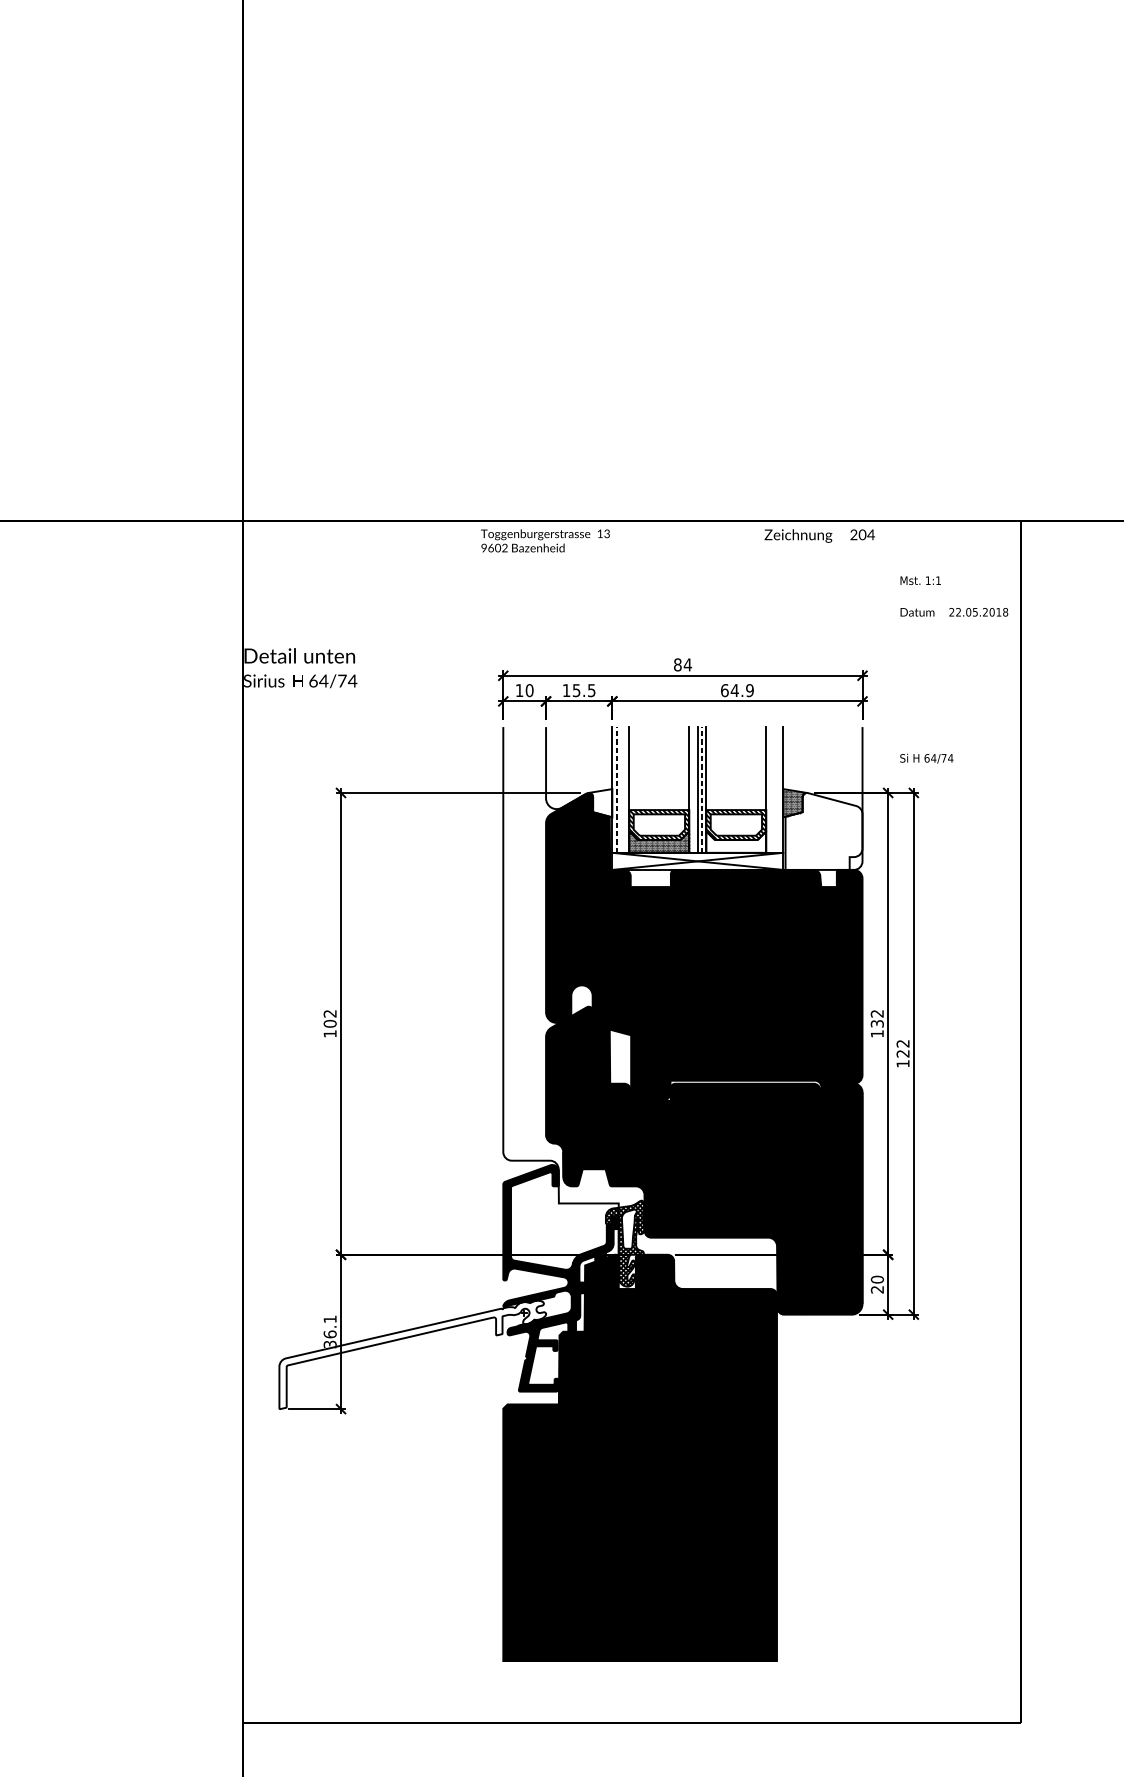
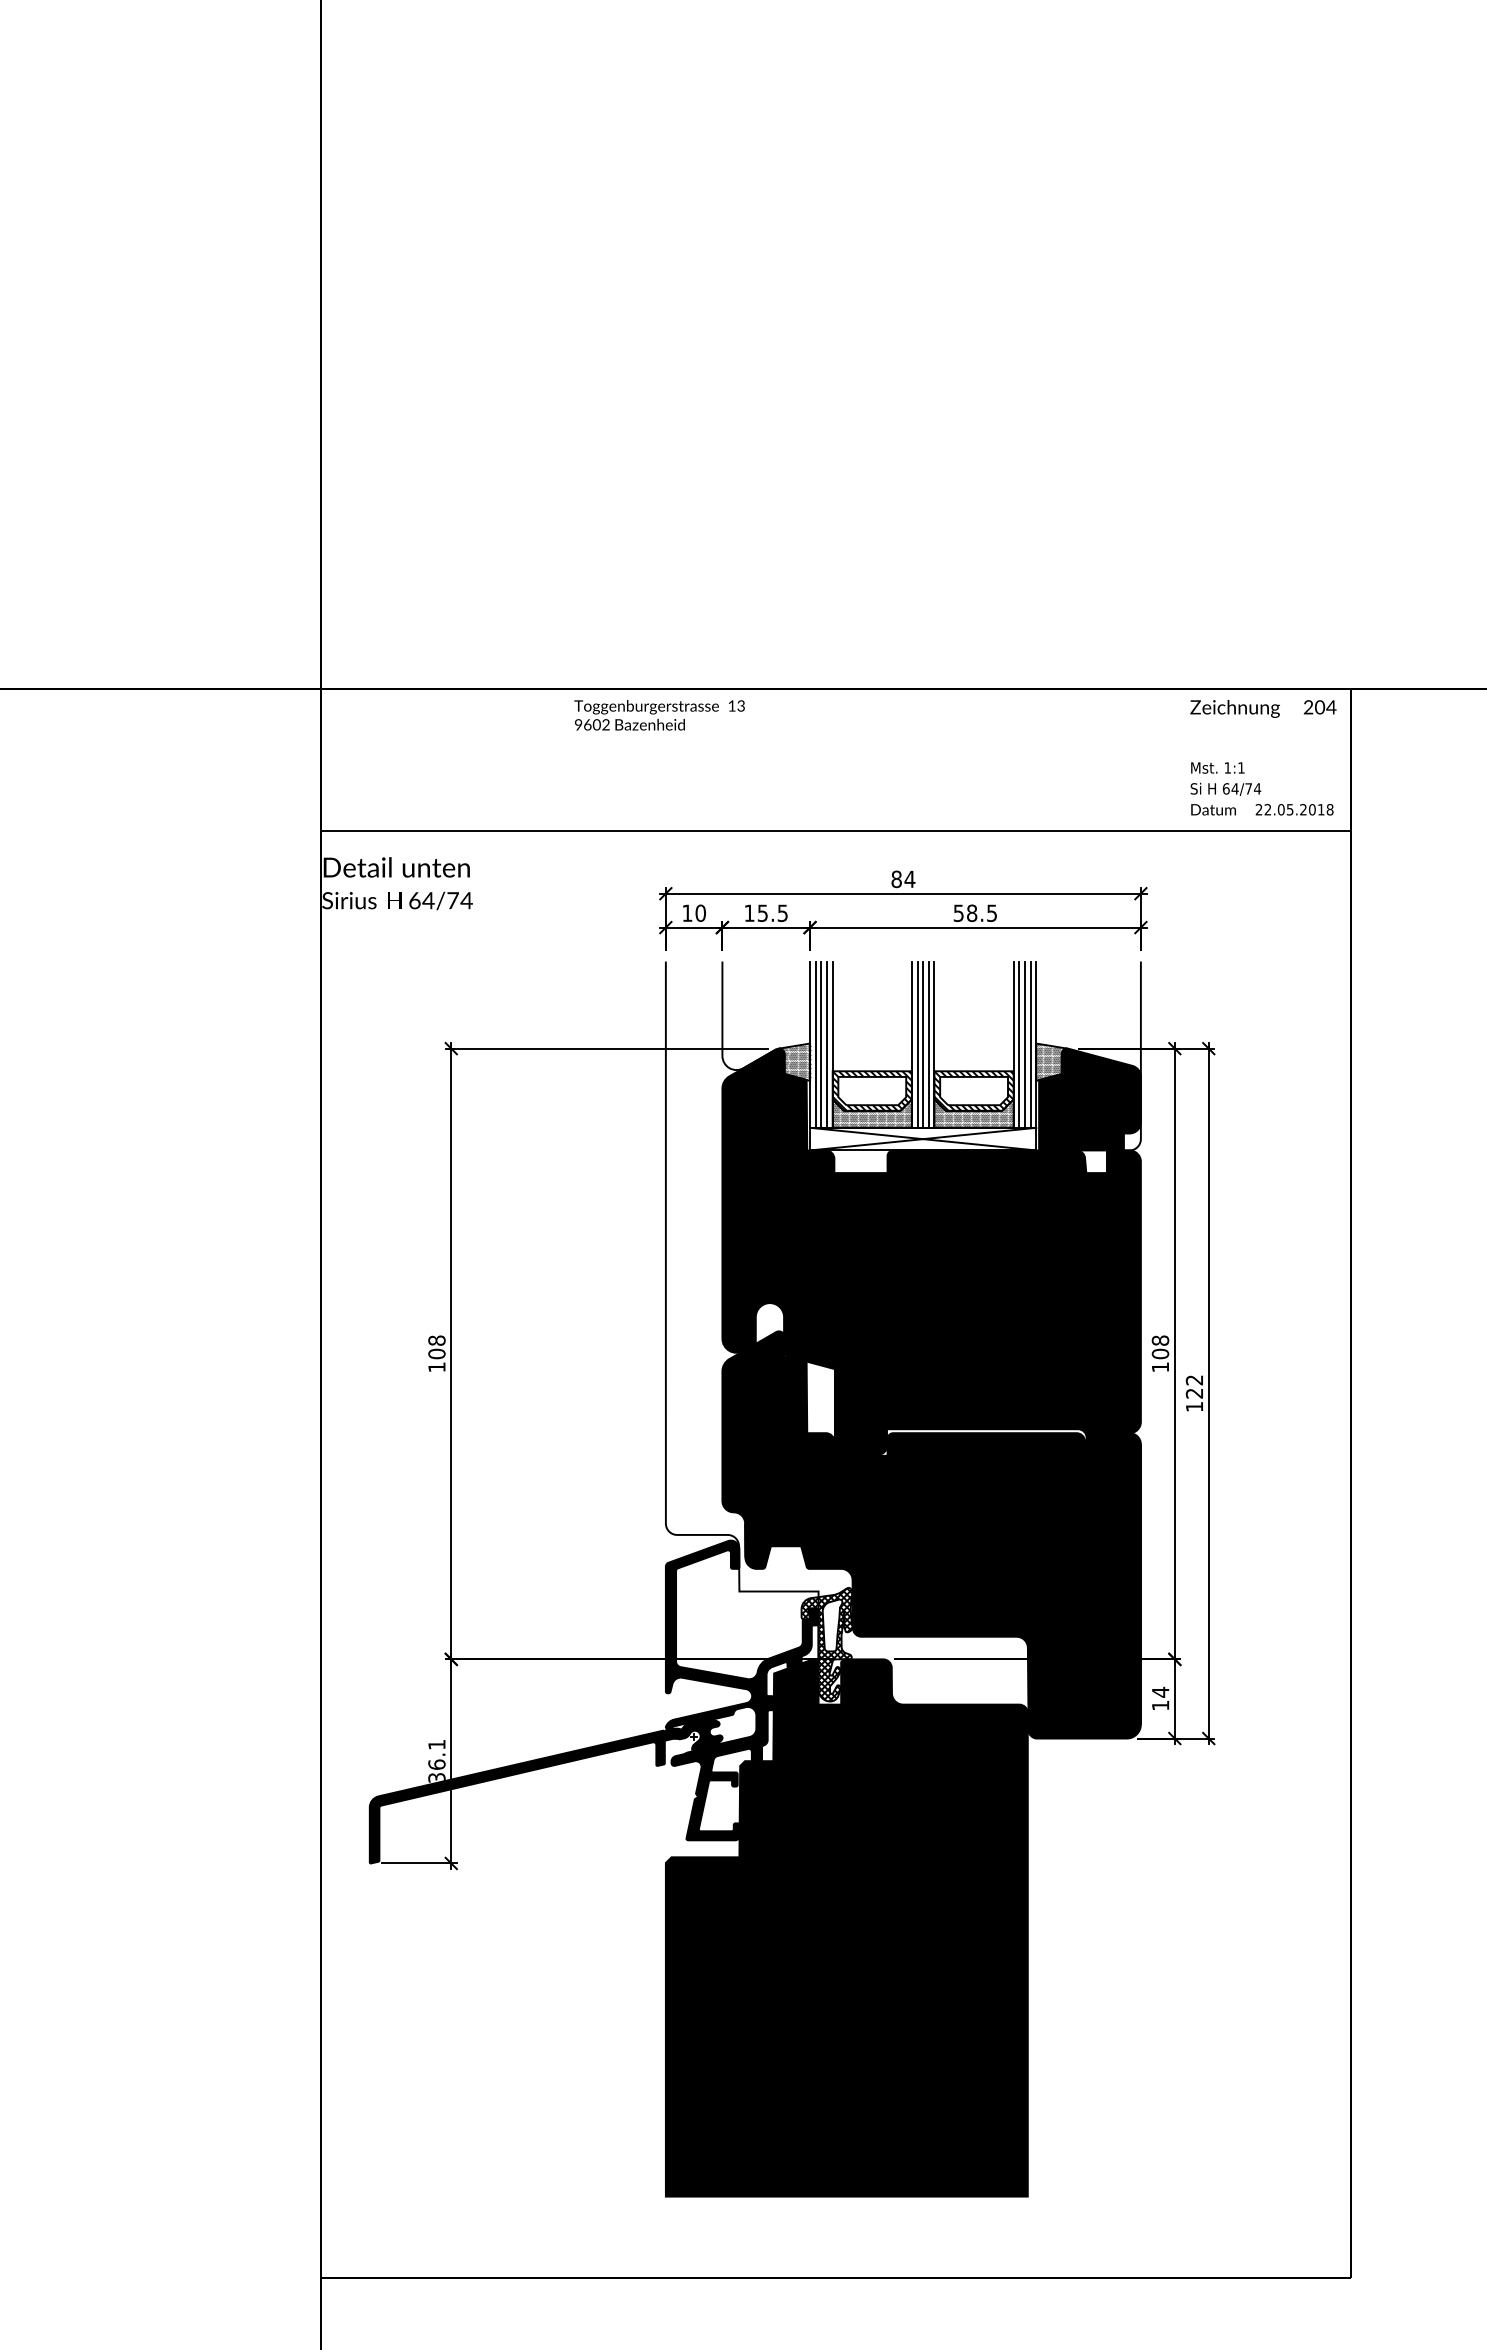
text: (819, 535) -> (1263, 708), moved
text: (545, 541) -> (659, 715), moved
line: (631, 628) -> (835, 831), added
text: (737, 689) -> (975, 912), 64.9 -> 58.5
text: (926, 758) -> (1225, 788), moved
line: (616, 789) -> (815, 1044), dashed -> solid
line: (620, 789) -> (821, 1044), added
line: (625, 789) -> (827, 1044), added
line: (693, 789) -> (917, 1044), added
line: (701, 789) -> (928, 1044), dashed -> solid
line: (770, 789) -> (1019, 1044), added
line: (774, 789) -> (1024, 1044), added
line: (779, 789) -> (1030, 1044), added
hatch: (601, 803) -> (795, 1062), added
fill: (823, 831) -> (1089, 1099), added
hatch: (735, 841) -> (973, 1113), added
text: (329, 1013) -> (436, 1340), 102 -> 108
text: (877, 1018) -> (1160, 1347), 132 -> 108
text: (877, 1284) -> (1160, 1698), 20 -> 14
fill: (412, 1354) -> (545, 1791), added

